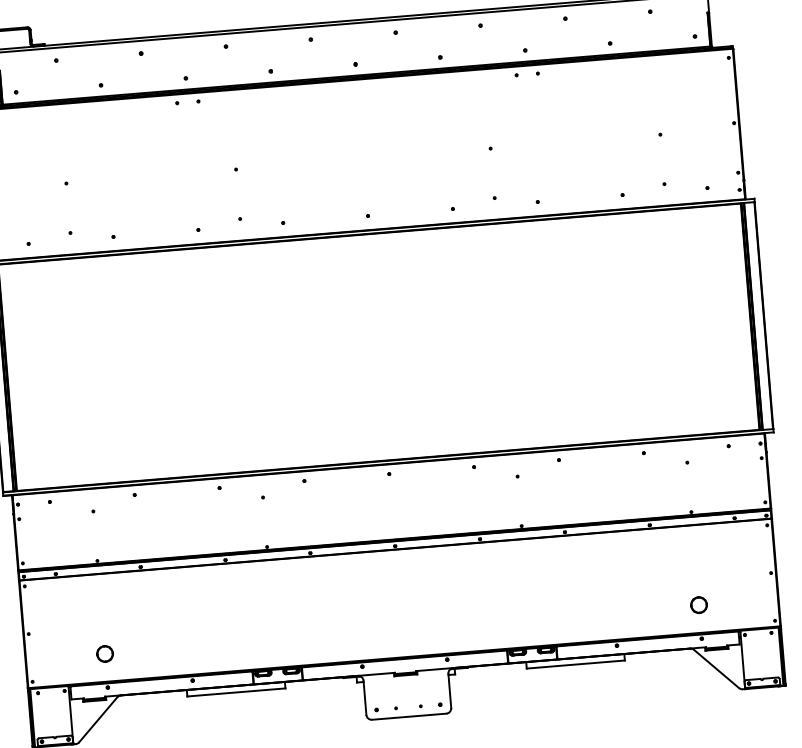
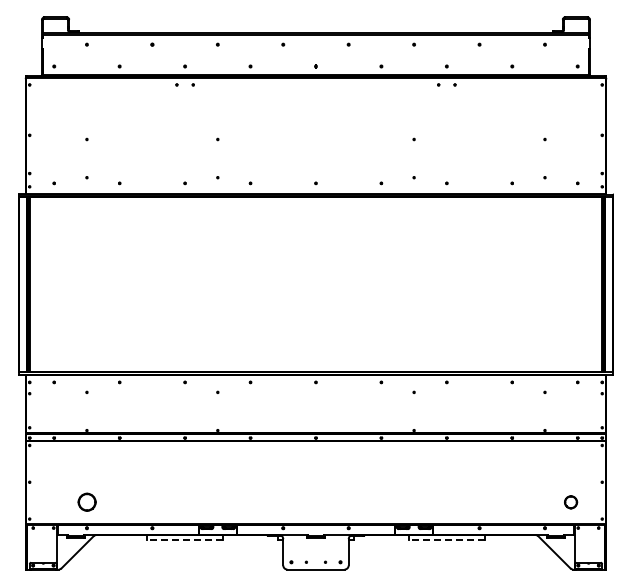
part: (699, 605) -> (571, 502), moved
part: (104, 654) -> (86, 502), size x1.4
line: (575, 665) -> (446, 540), solid -> dashed
line: (236, 692) -> (185, 540), solid -> dashed

